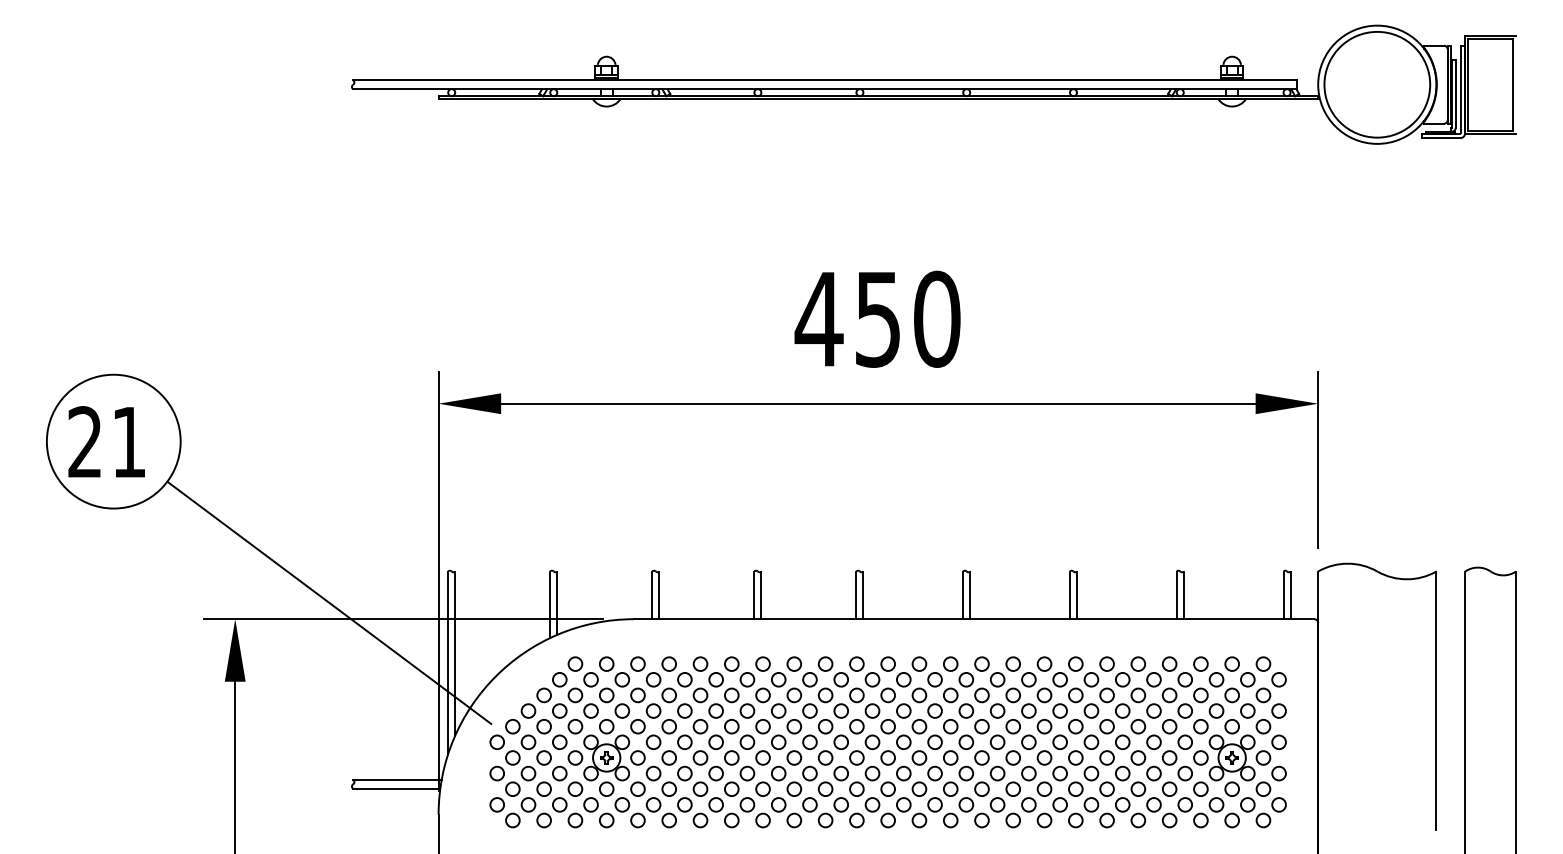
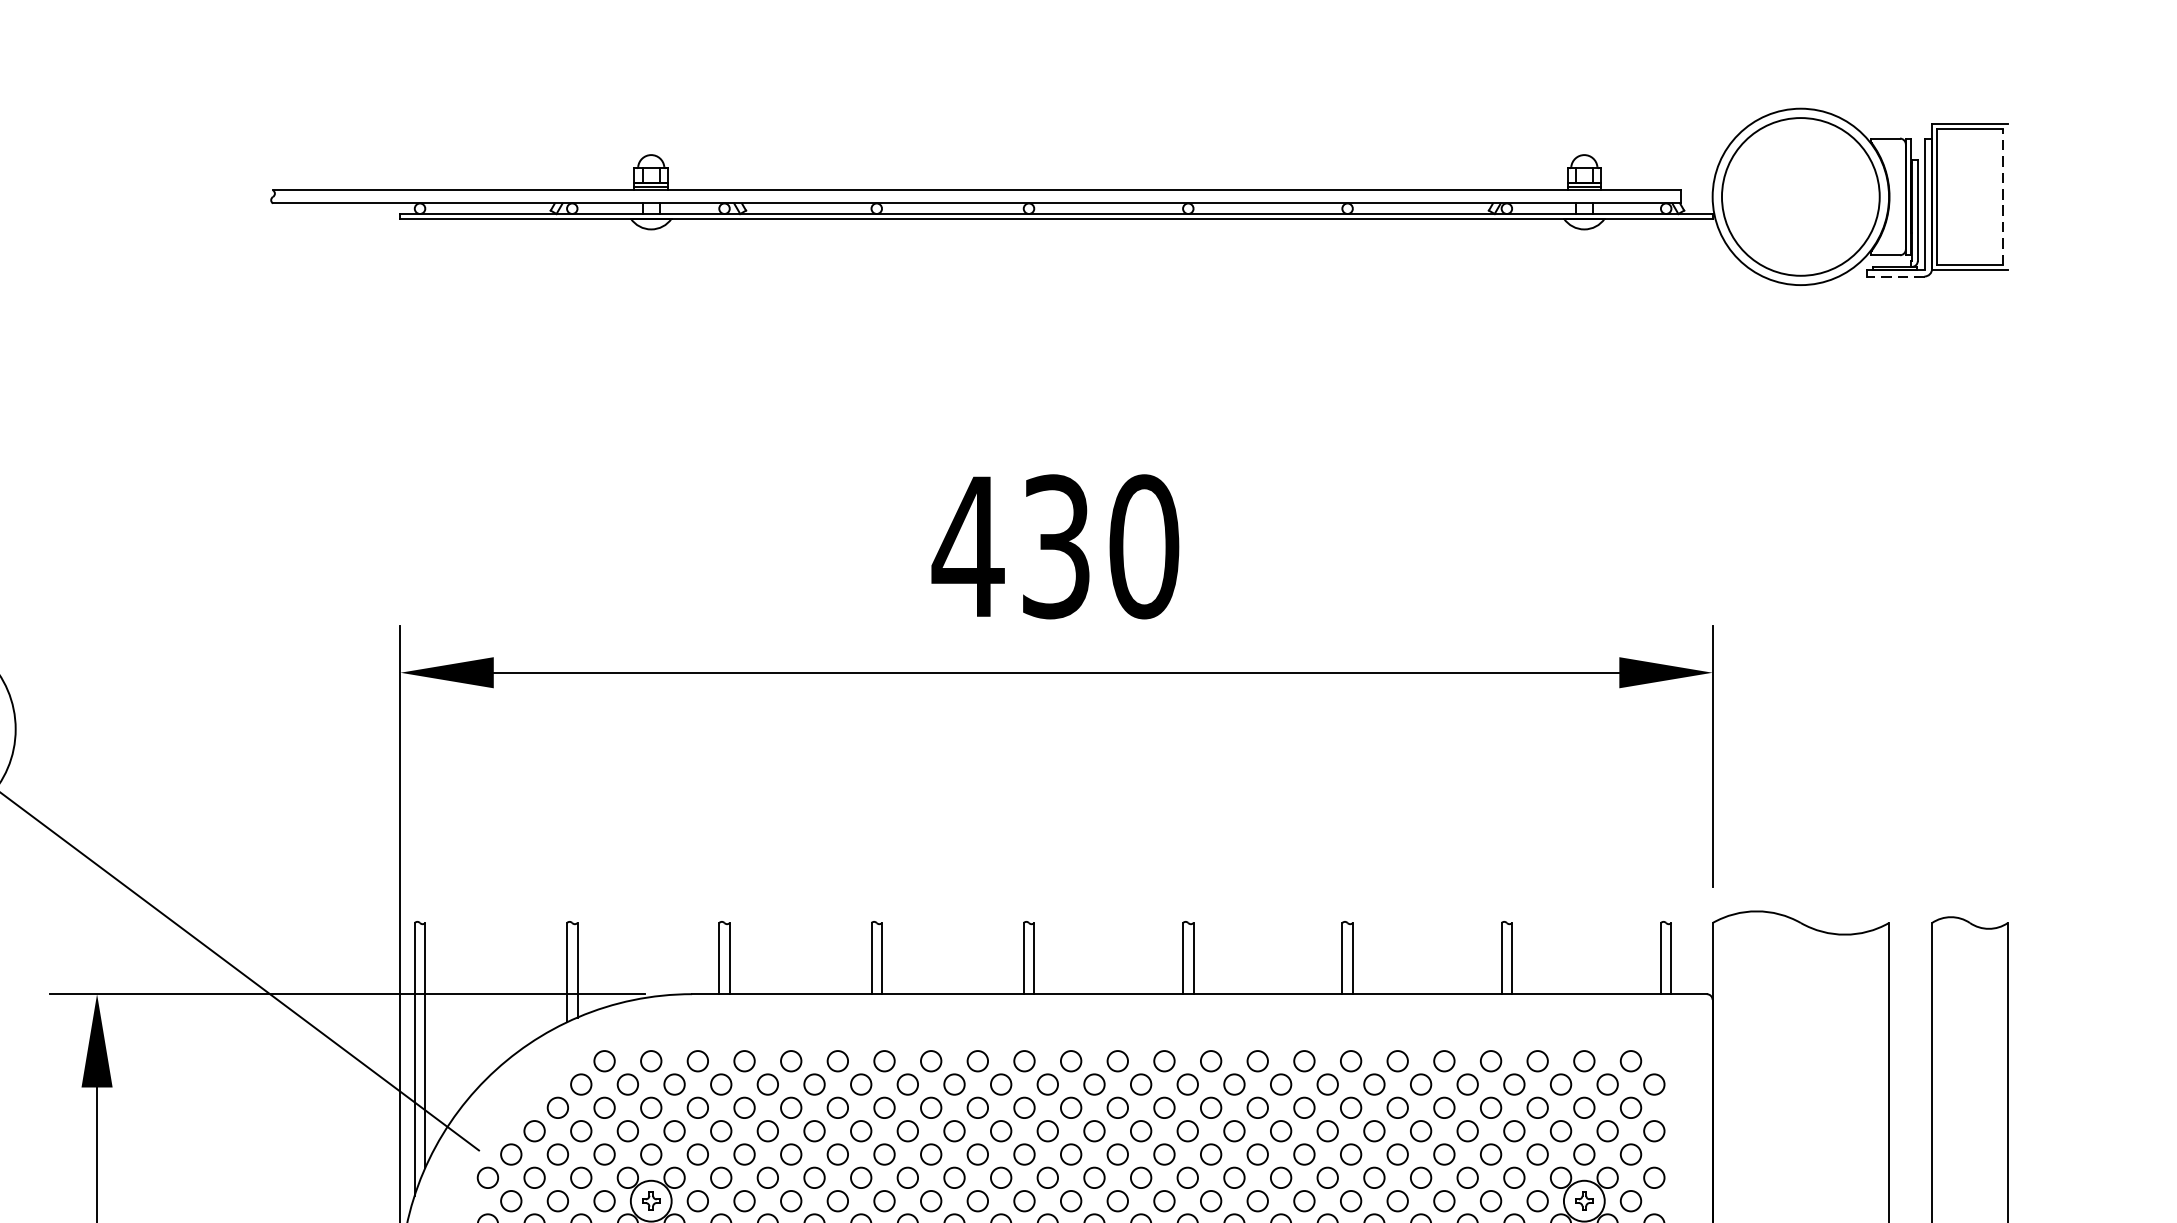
line: (1512, 84) -> (2002, 196), solid -> dashed
line: (1440, 138) -> (1895, 277), solid -> dashed
text: (878, 318) -> (1056, 545), 450 -> 430

